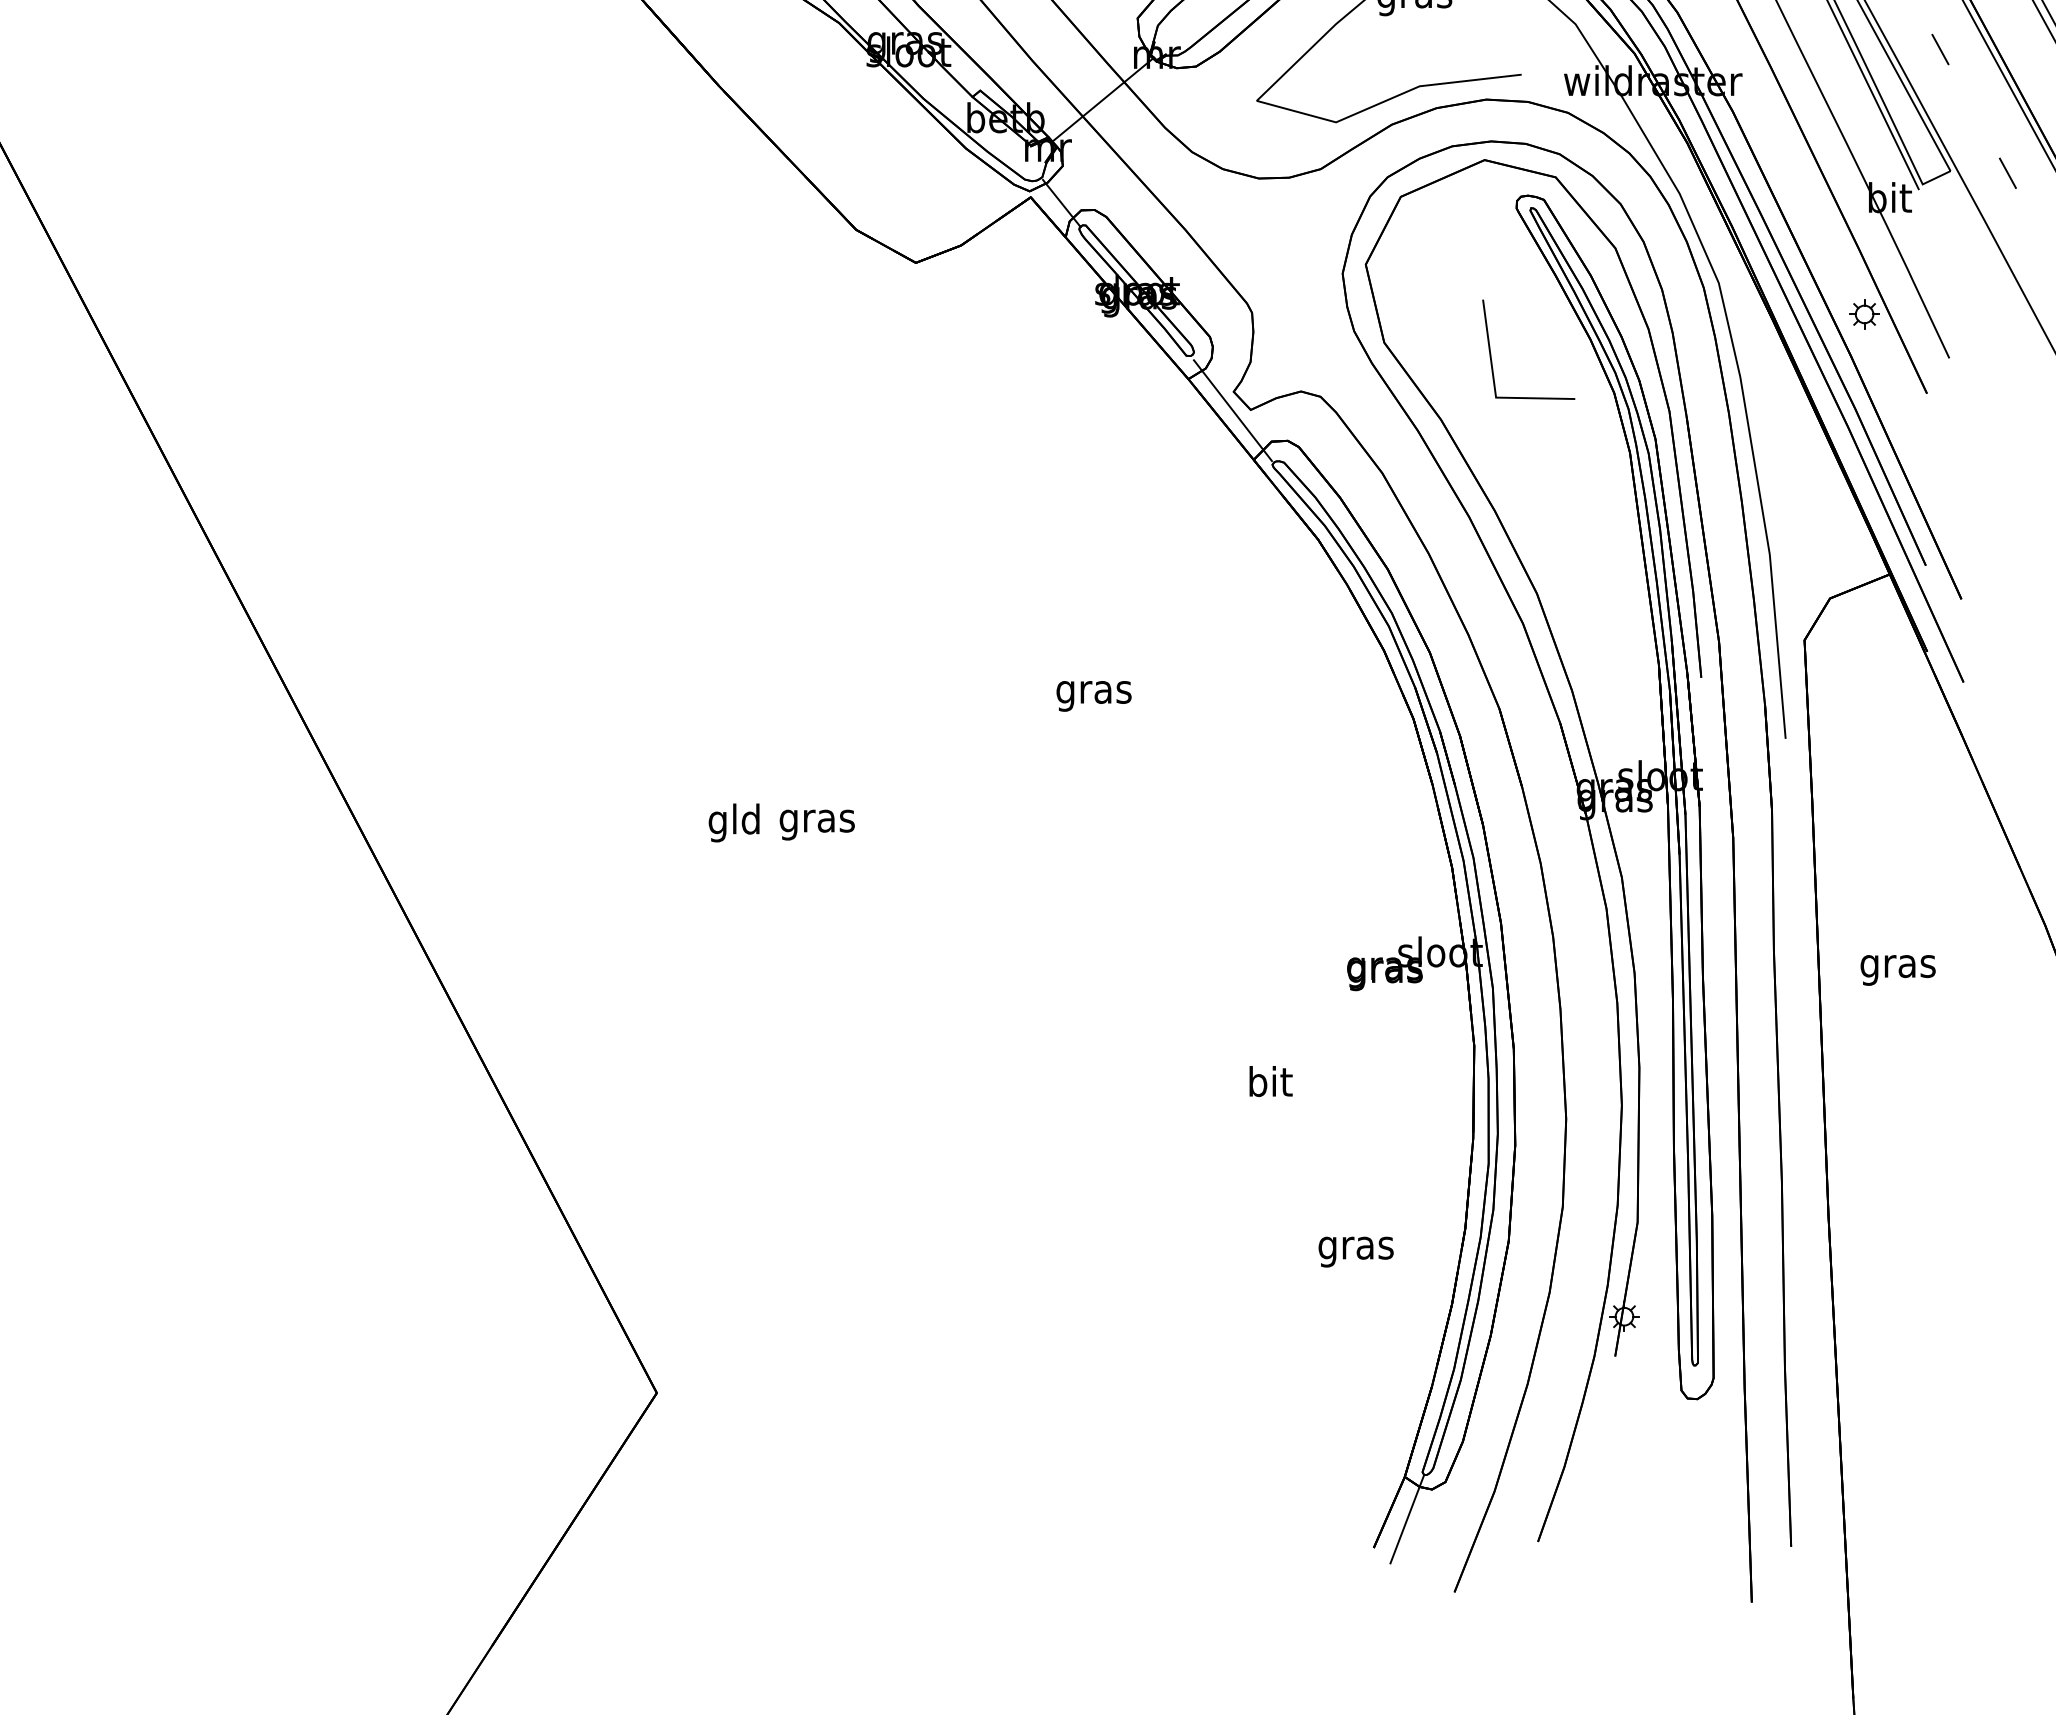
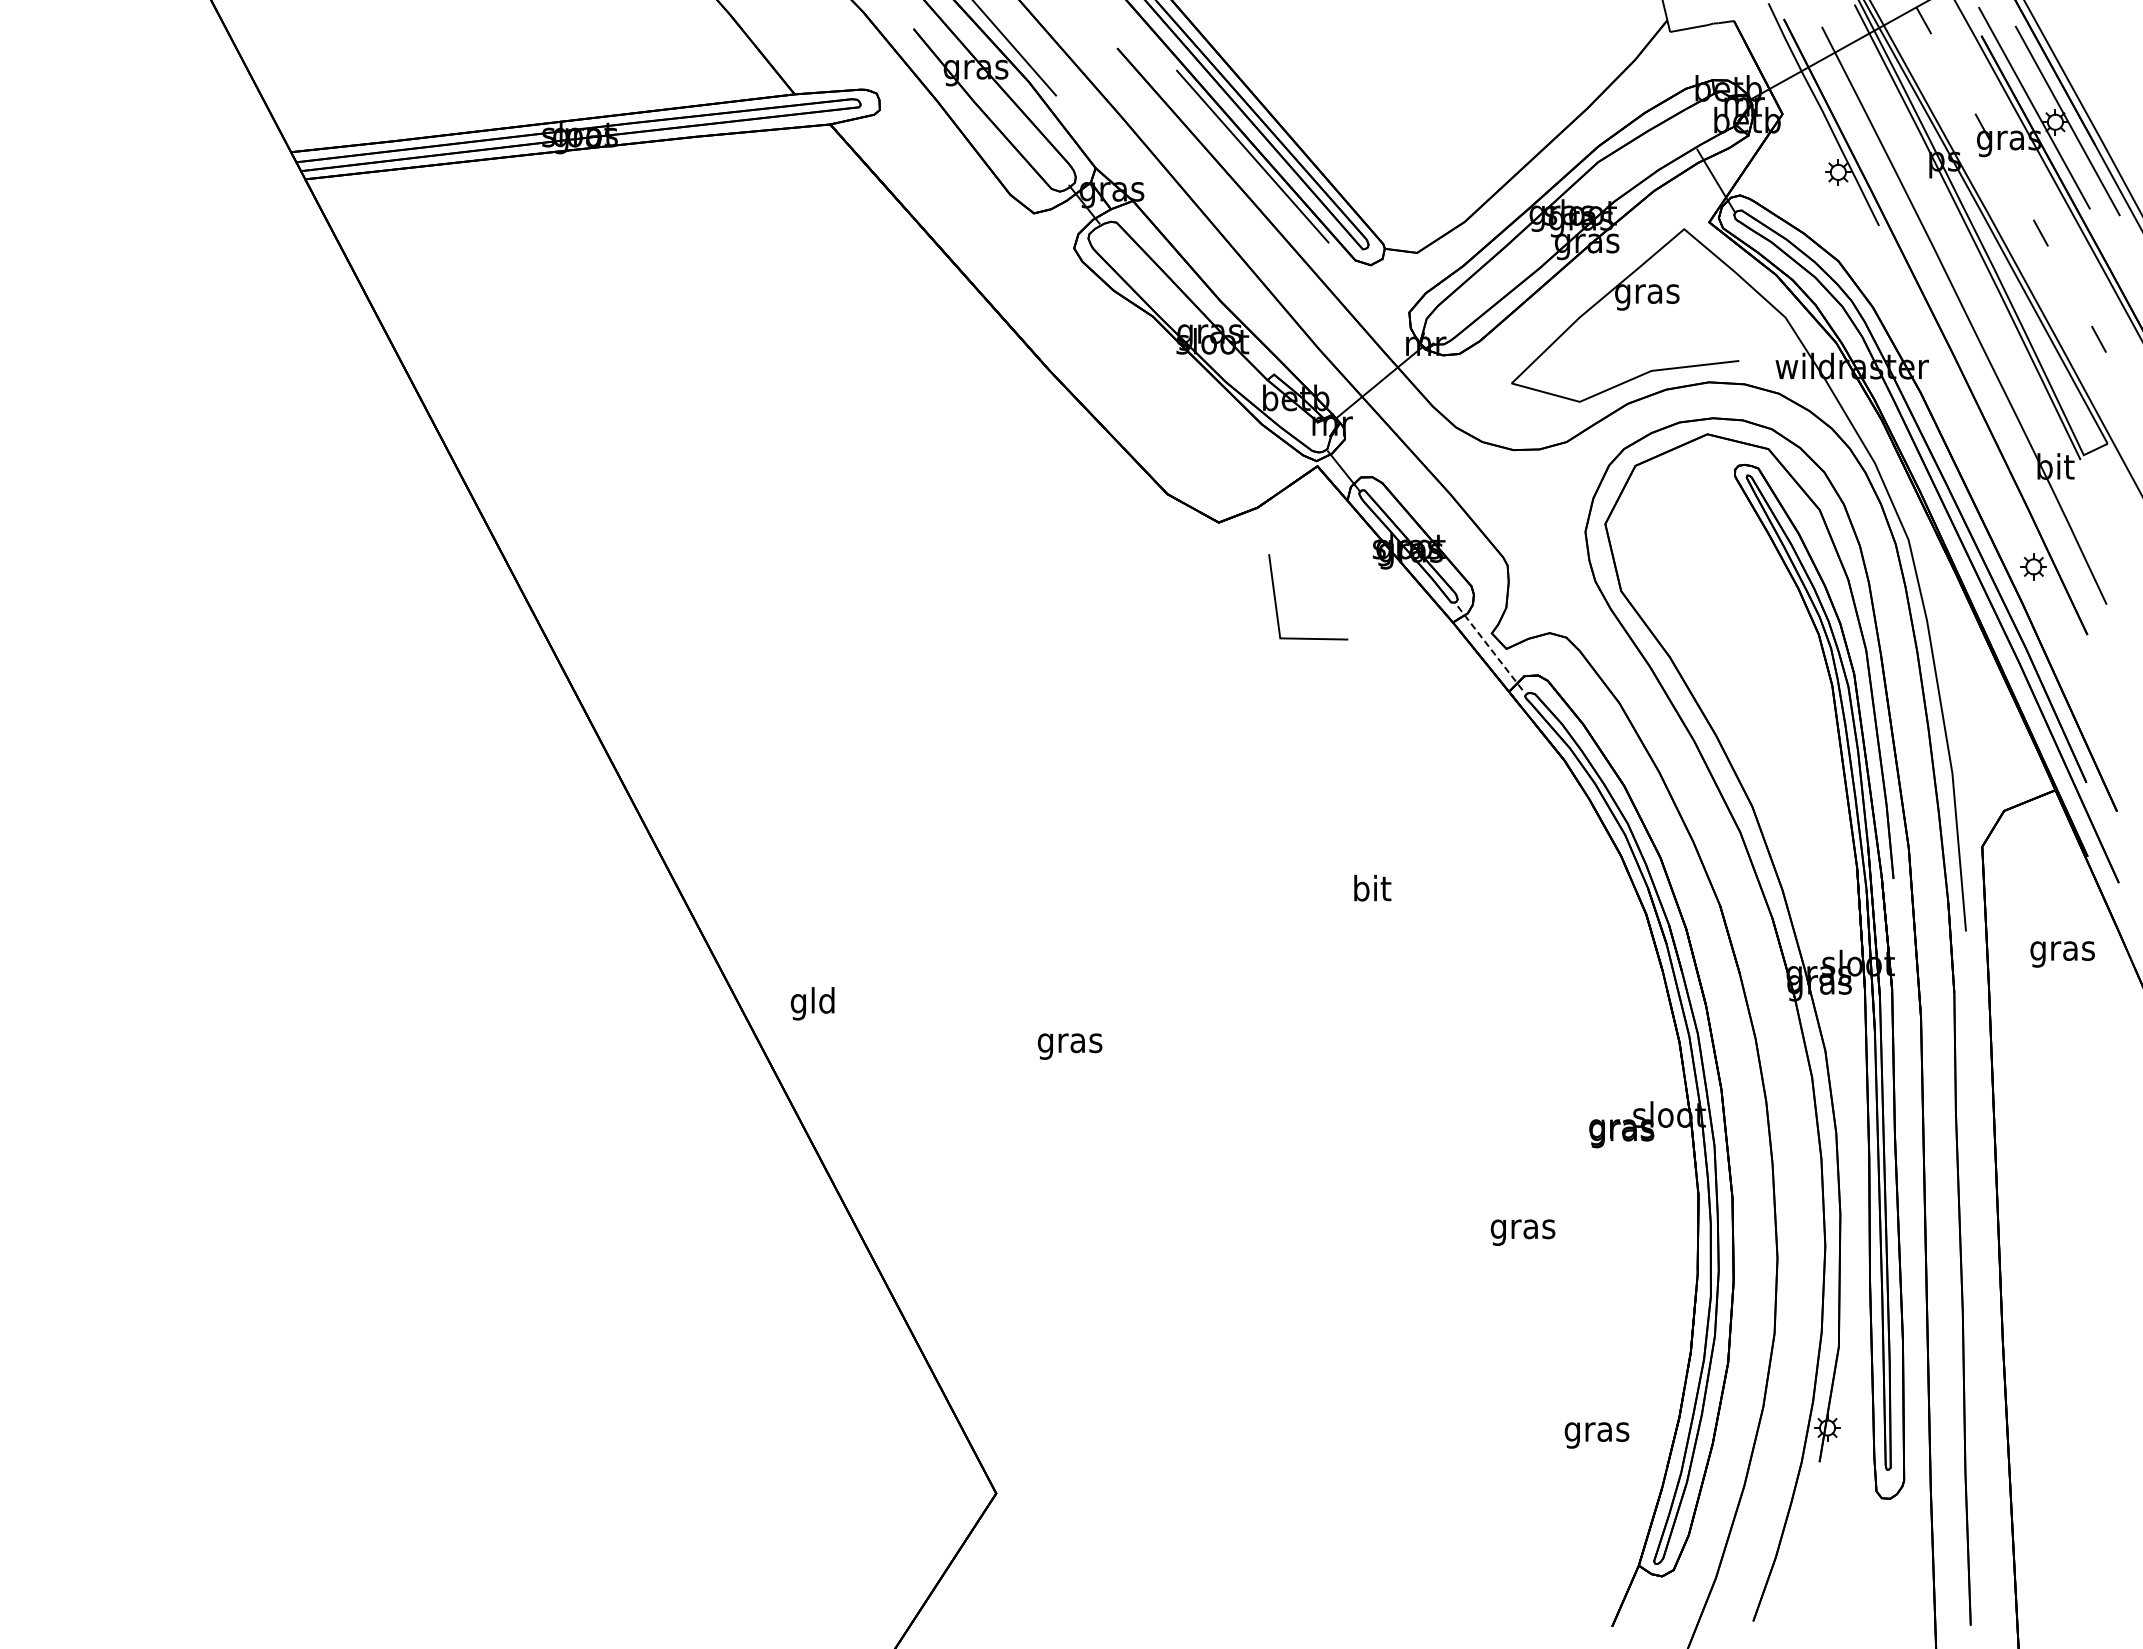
line: (1491, 353) -> (1276, 600), moved
line: (1233, 410) -> (1491, 649), solid -> dashed
text: (1093, 692) -> (1371, 891), gras -> bit
text: (733, 822) -> (812, 1003), moved
text: (816, 824) -> (1069, 1046), moved
text: (1897, 970) -> (2062, 954), moved
text: (1269, 1084) -> (1522, 1228), bit -> gras
text: (1355, 1252) -> (1596, 1435), moved
line: (1406, 1518) -> (1640, 1601), removed

